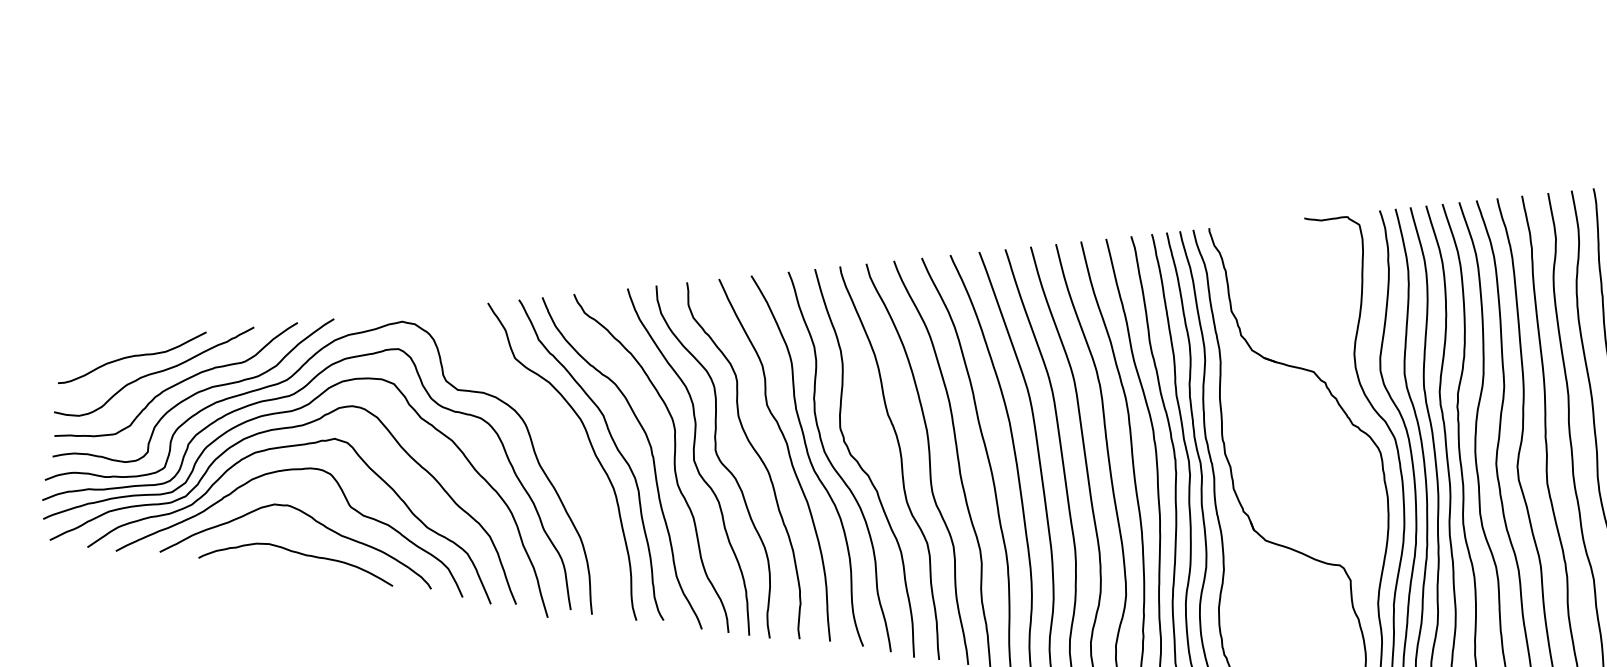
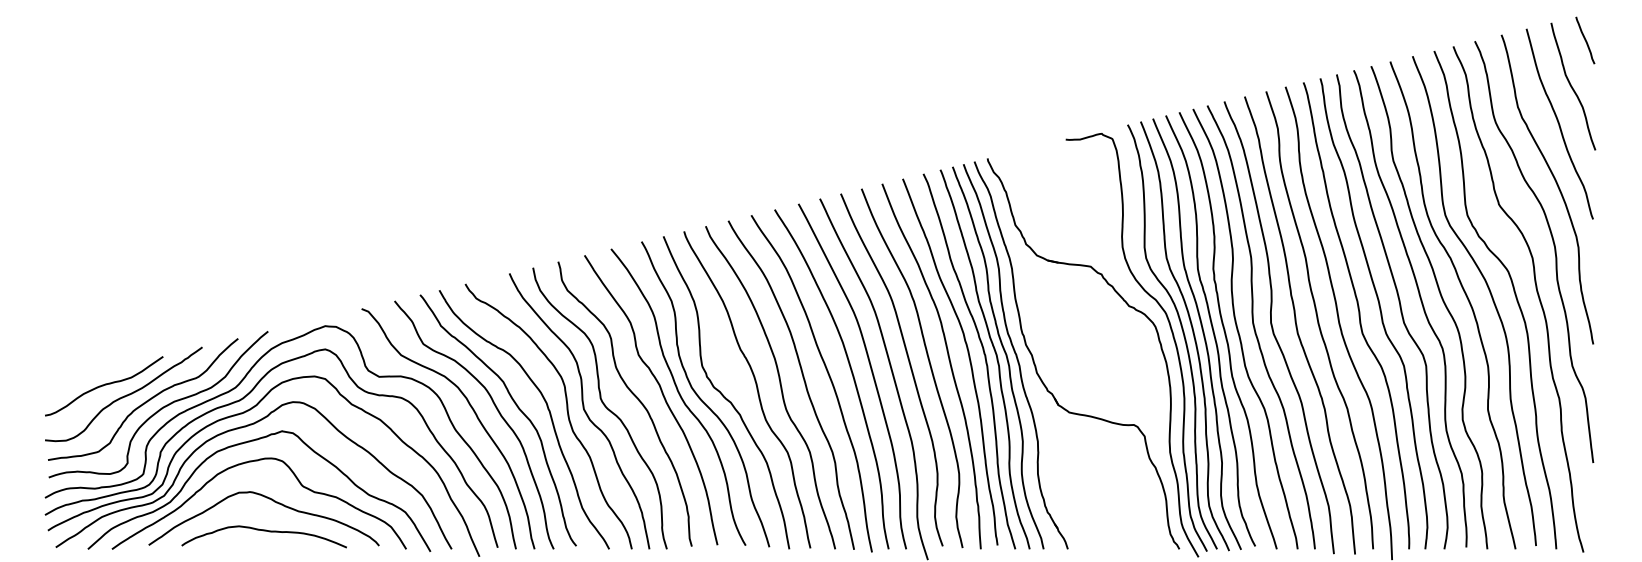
curve: (565, 450) -> (475, 415), added

